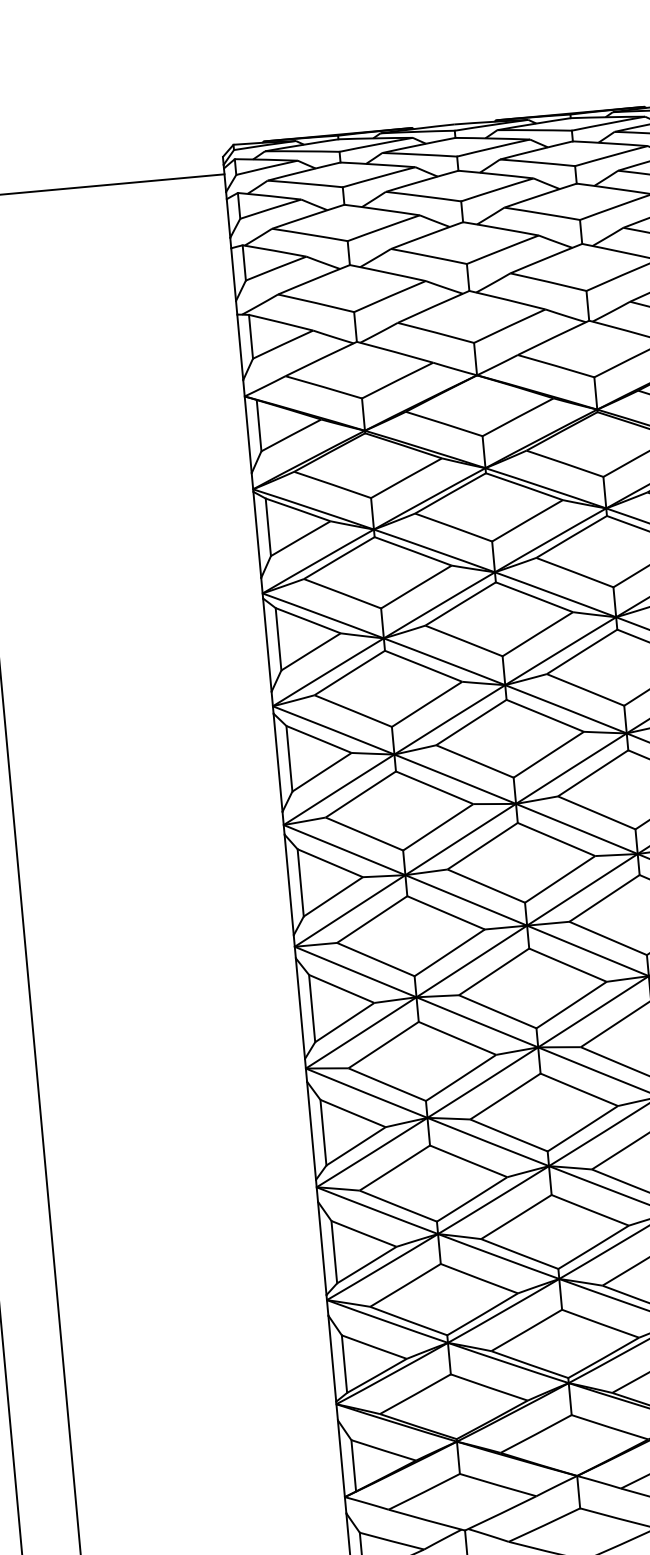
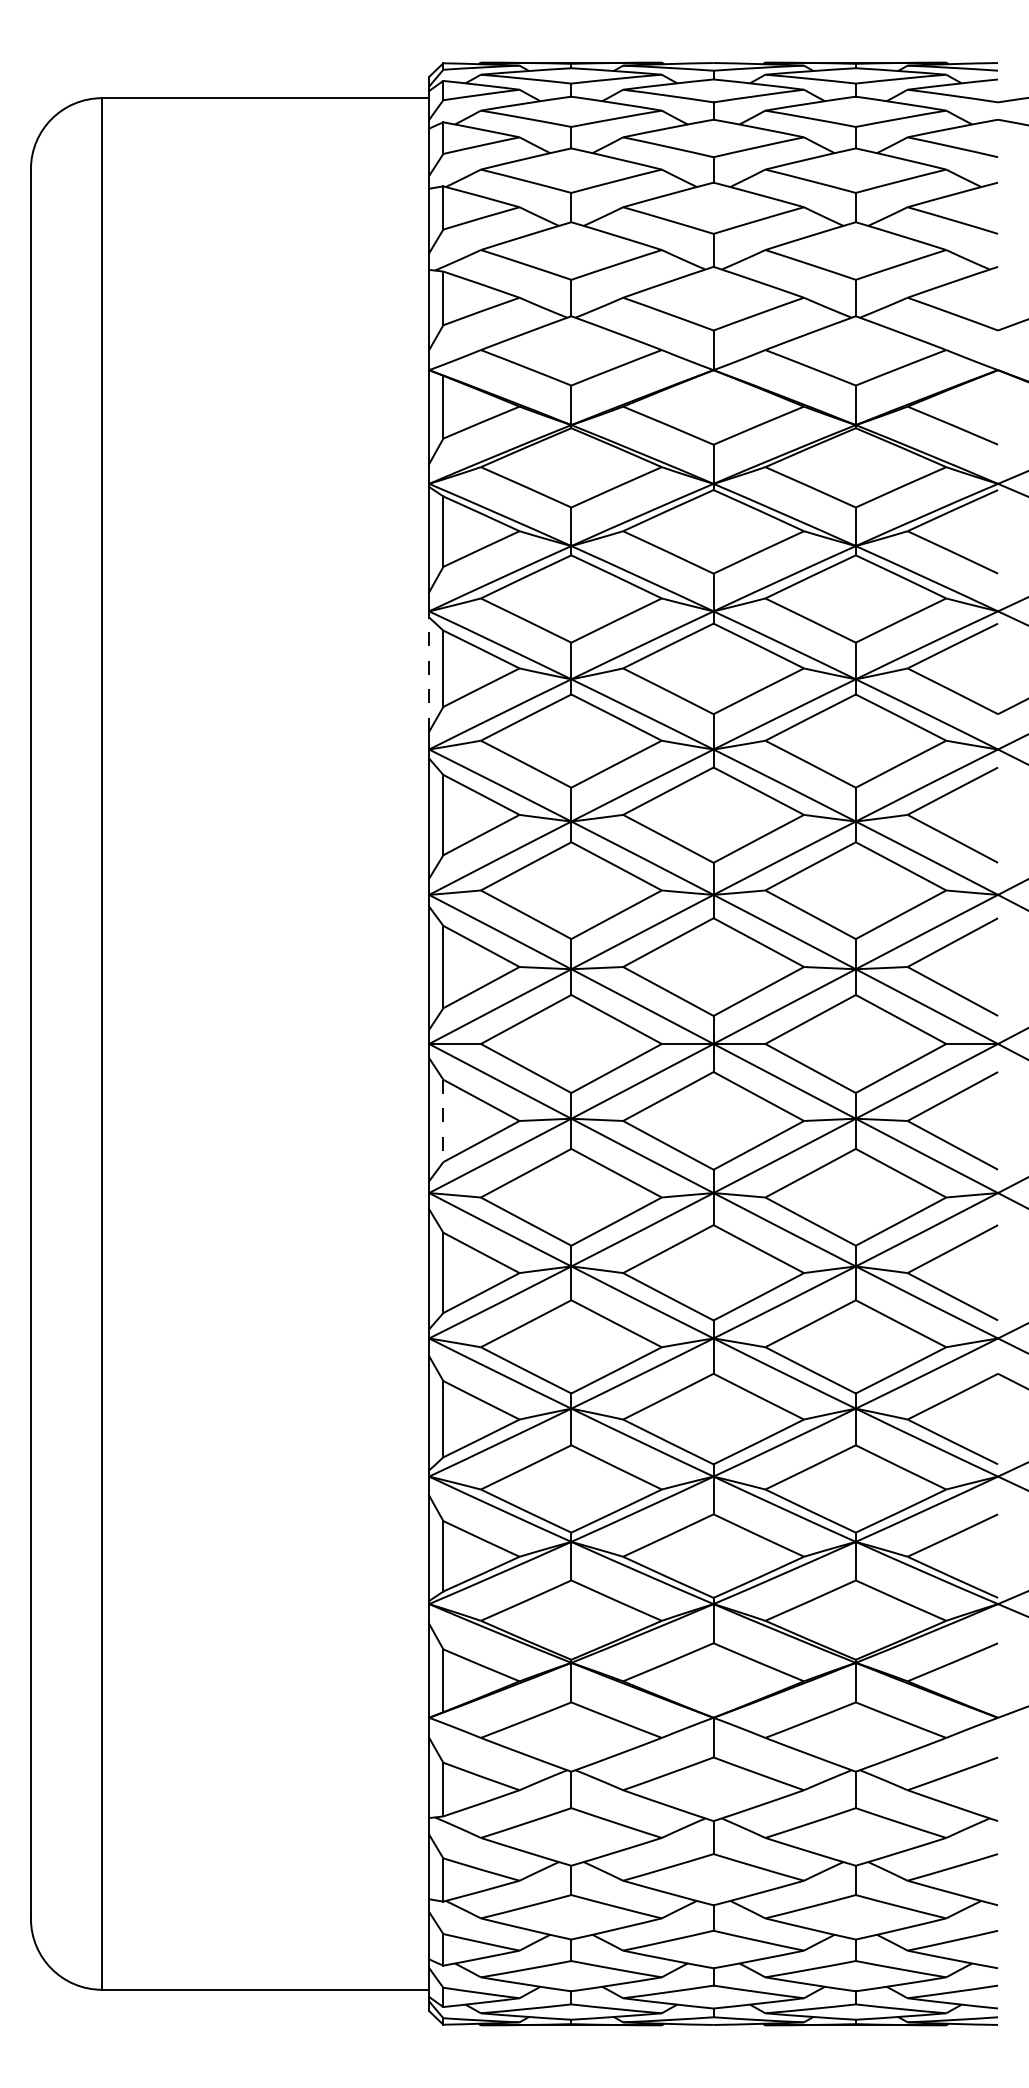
line: (267, 644) -> (429, 674), solid -> dashed
line: (312, 1009) -> (443, 1121), solid -> dashed

